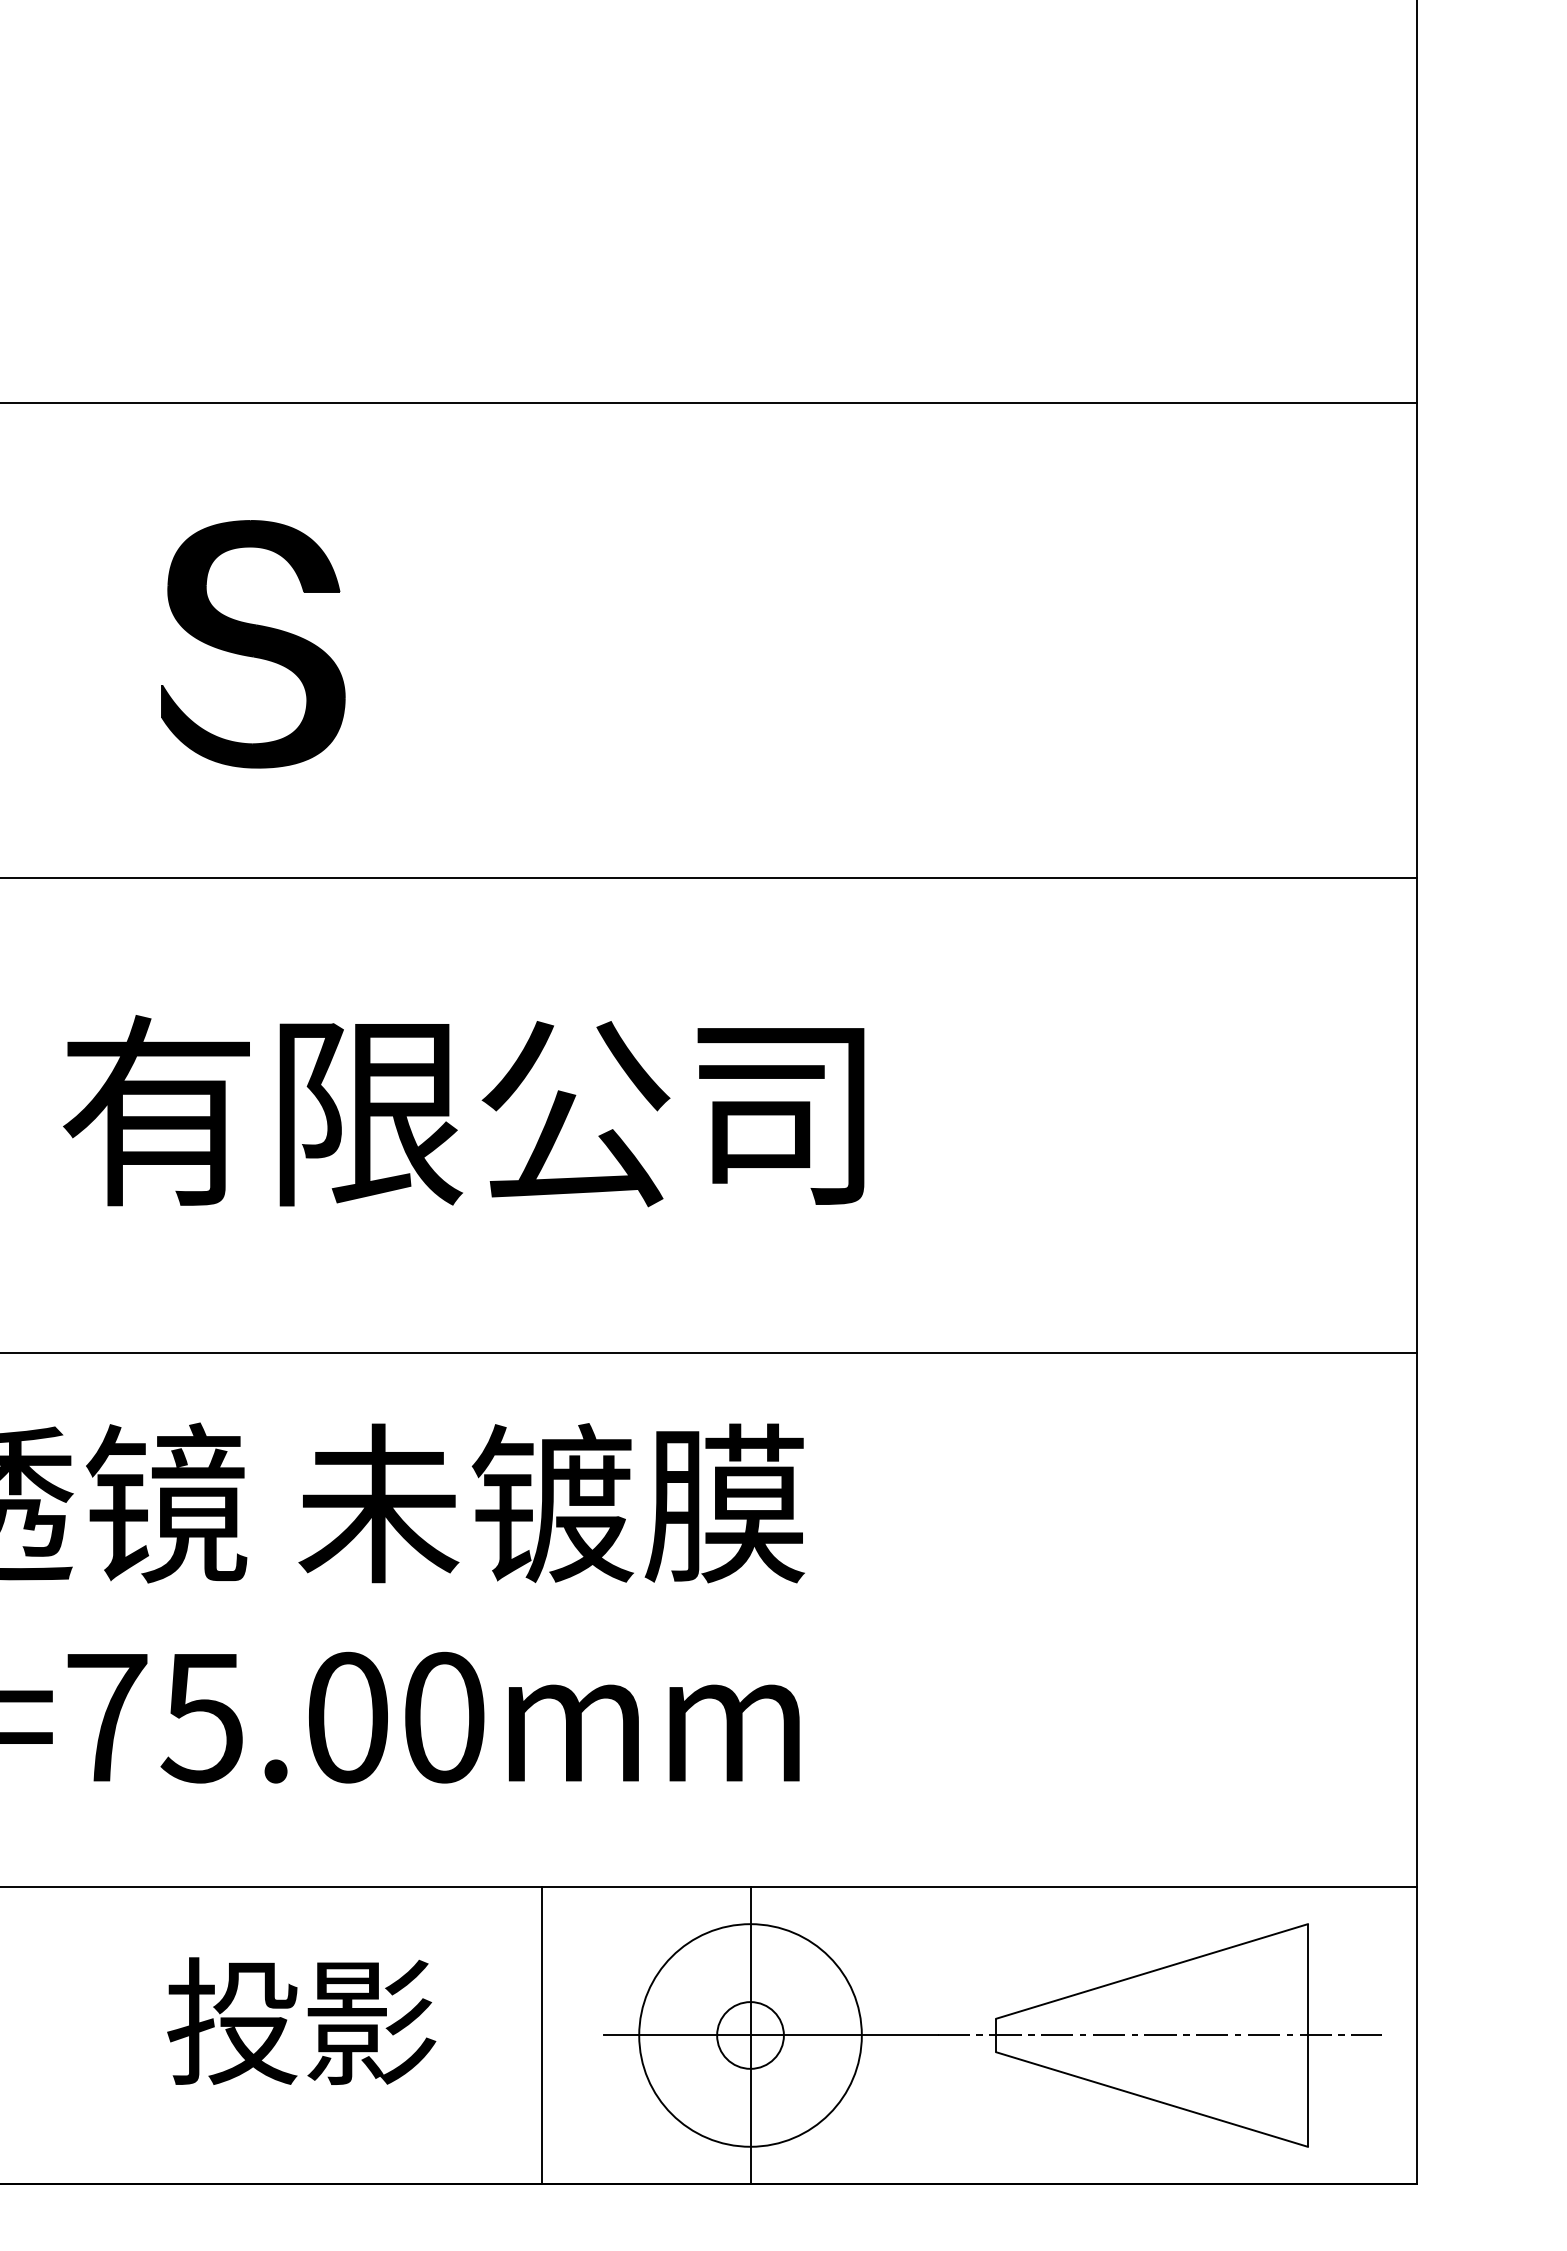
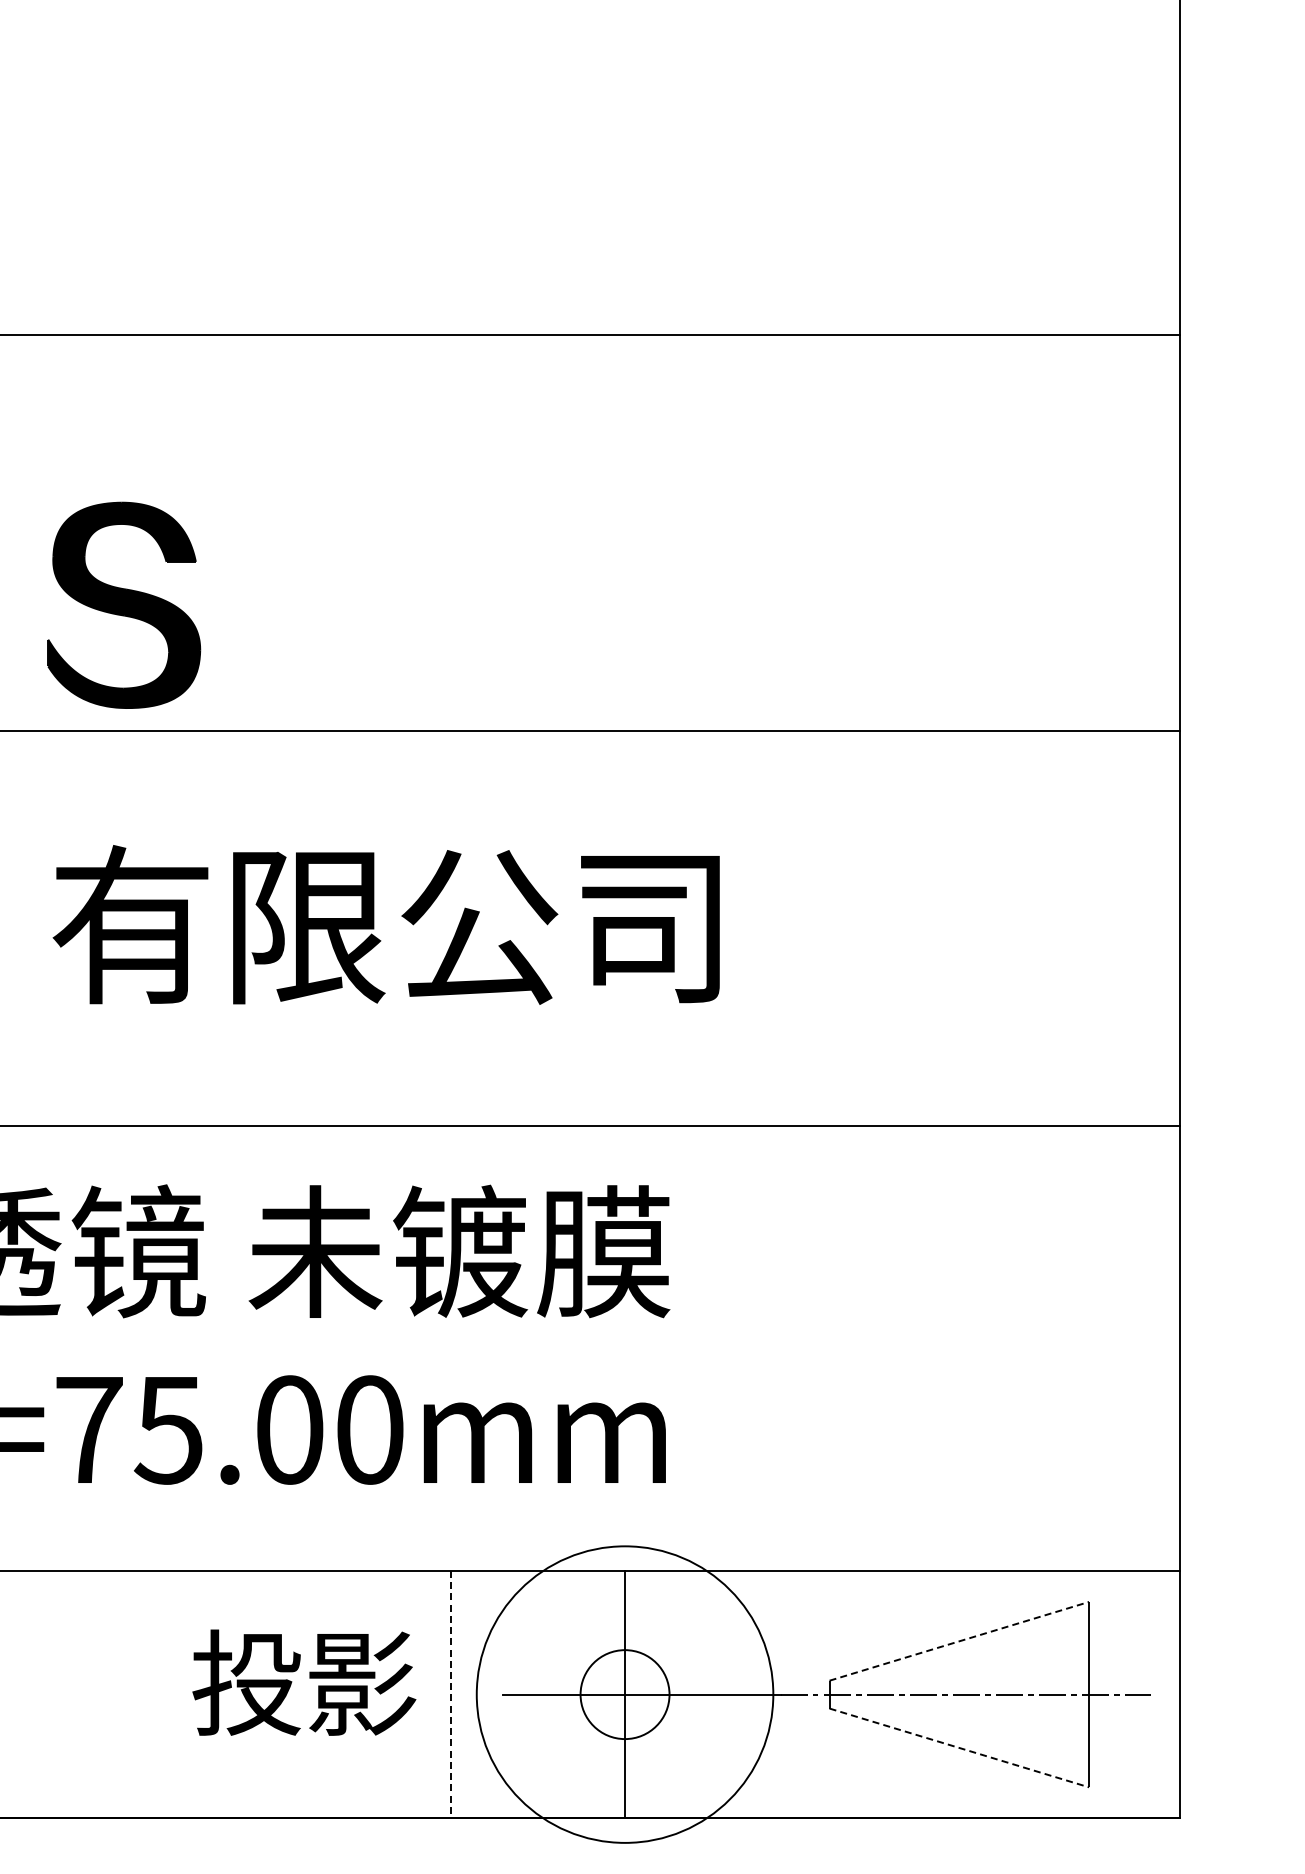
part: (253, 643) -> (124, 604), moved
line: (1152, 1971) -> (959, 1641), solid -> dashed
text: (301, 2020) -> (304, 1682), moved
line: (542, 2035) -> (451, 1694), solid -> dashed
circle: (749, 2035) -> (624, 1694), size x1.6
circle: (749, 2035) -> (624, 1694), size x1.6
line: (1152, 2098) -> (959, 1747), solid -> dashed

